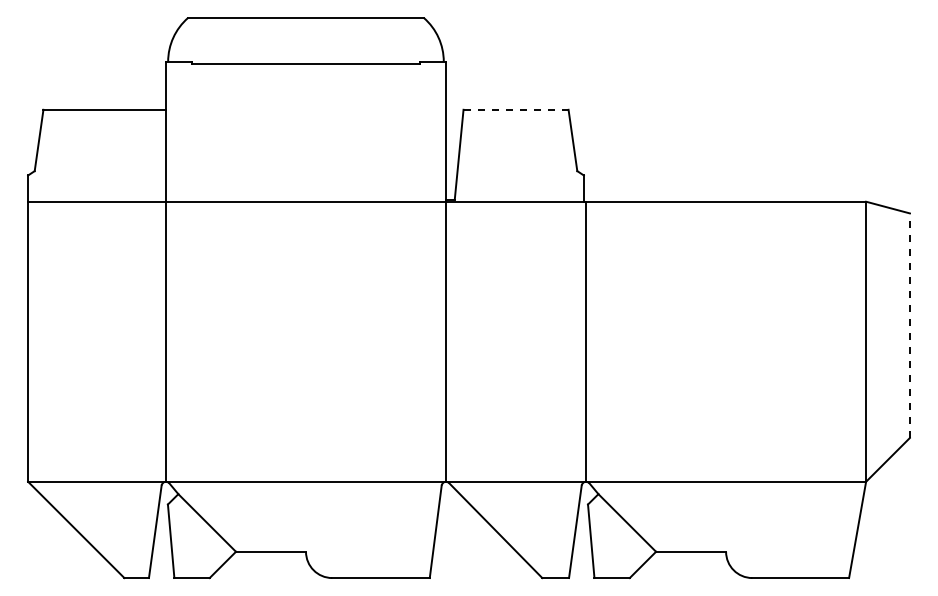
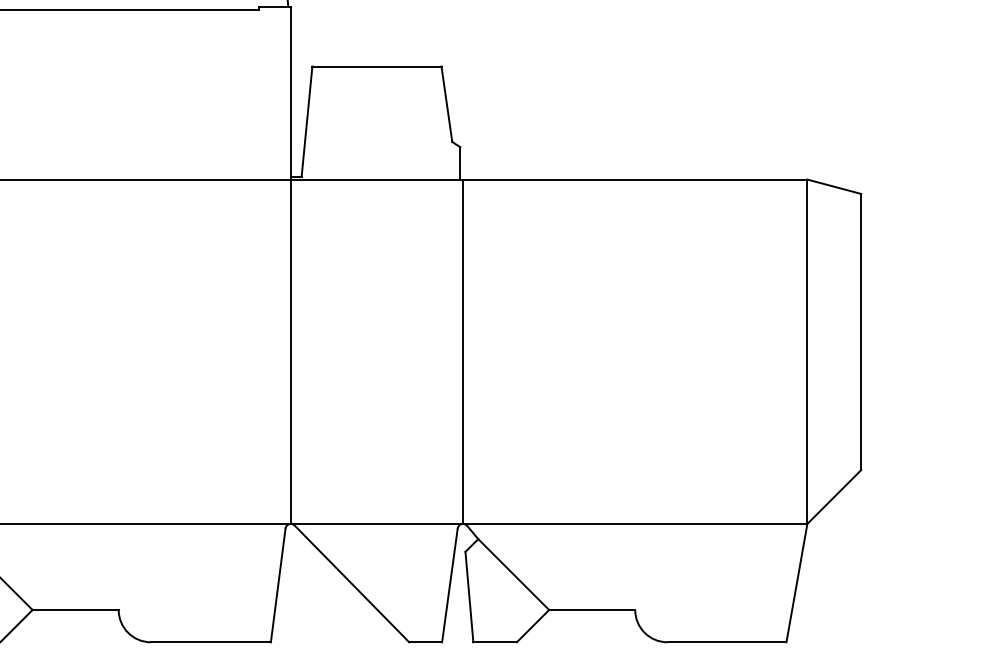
line: (516, 109) -> (377, 66), dashed -> solid
line: (909, 325) -> (860, 331), dashed -> solid

